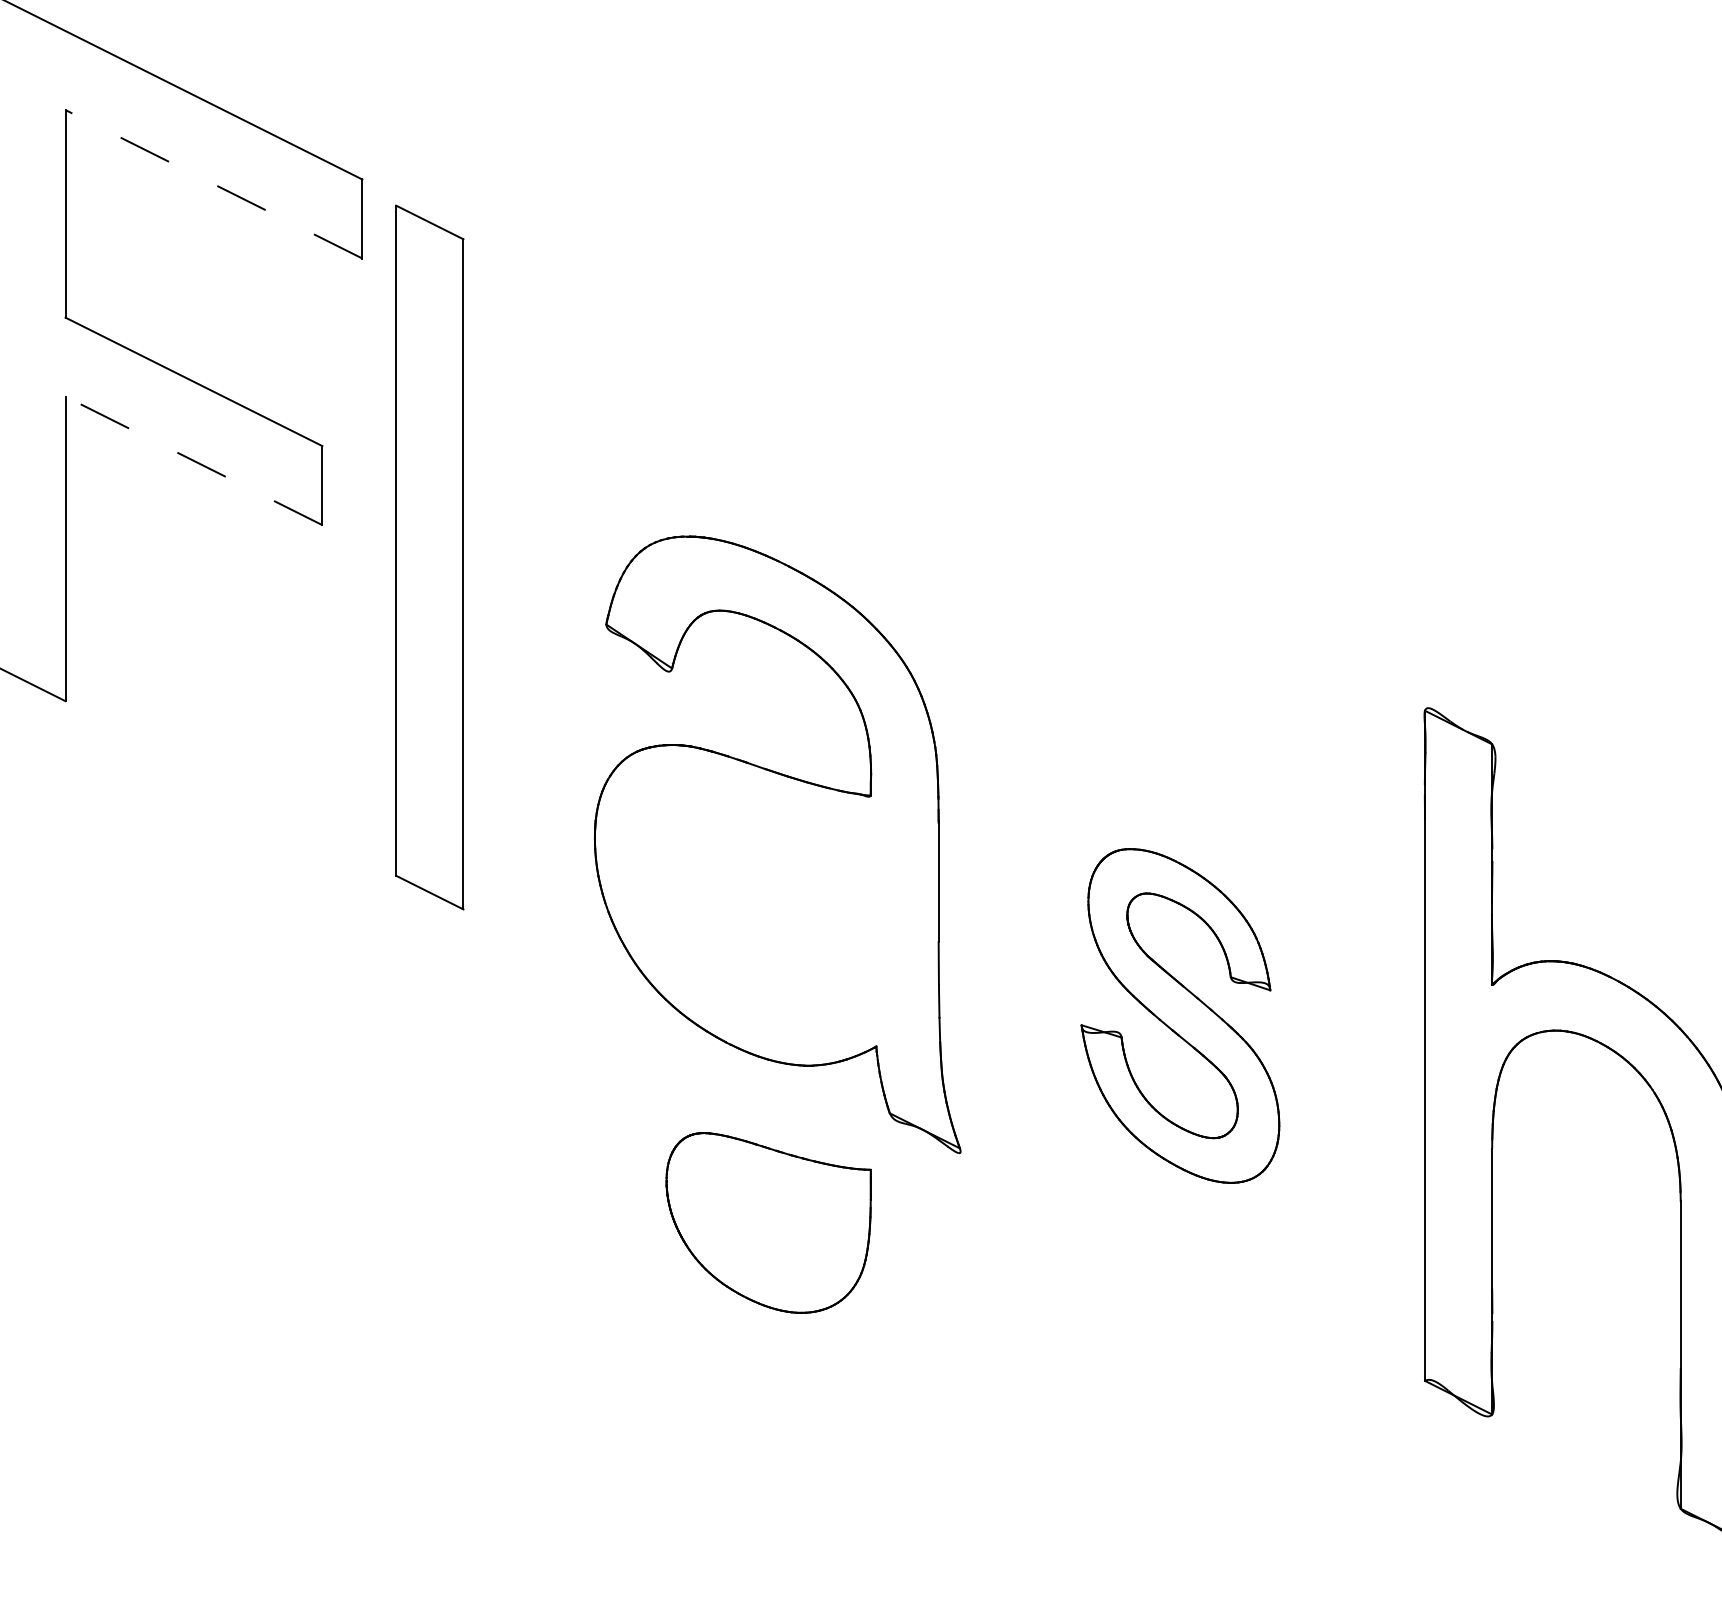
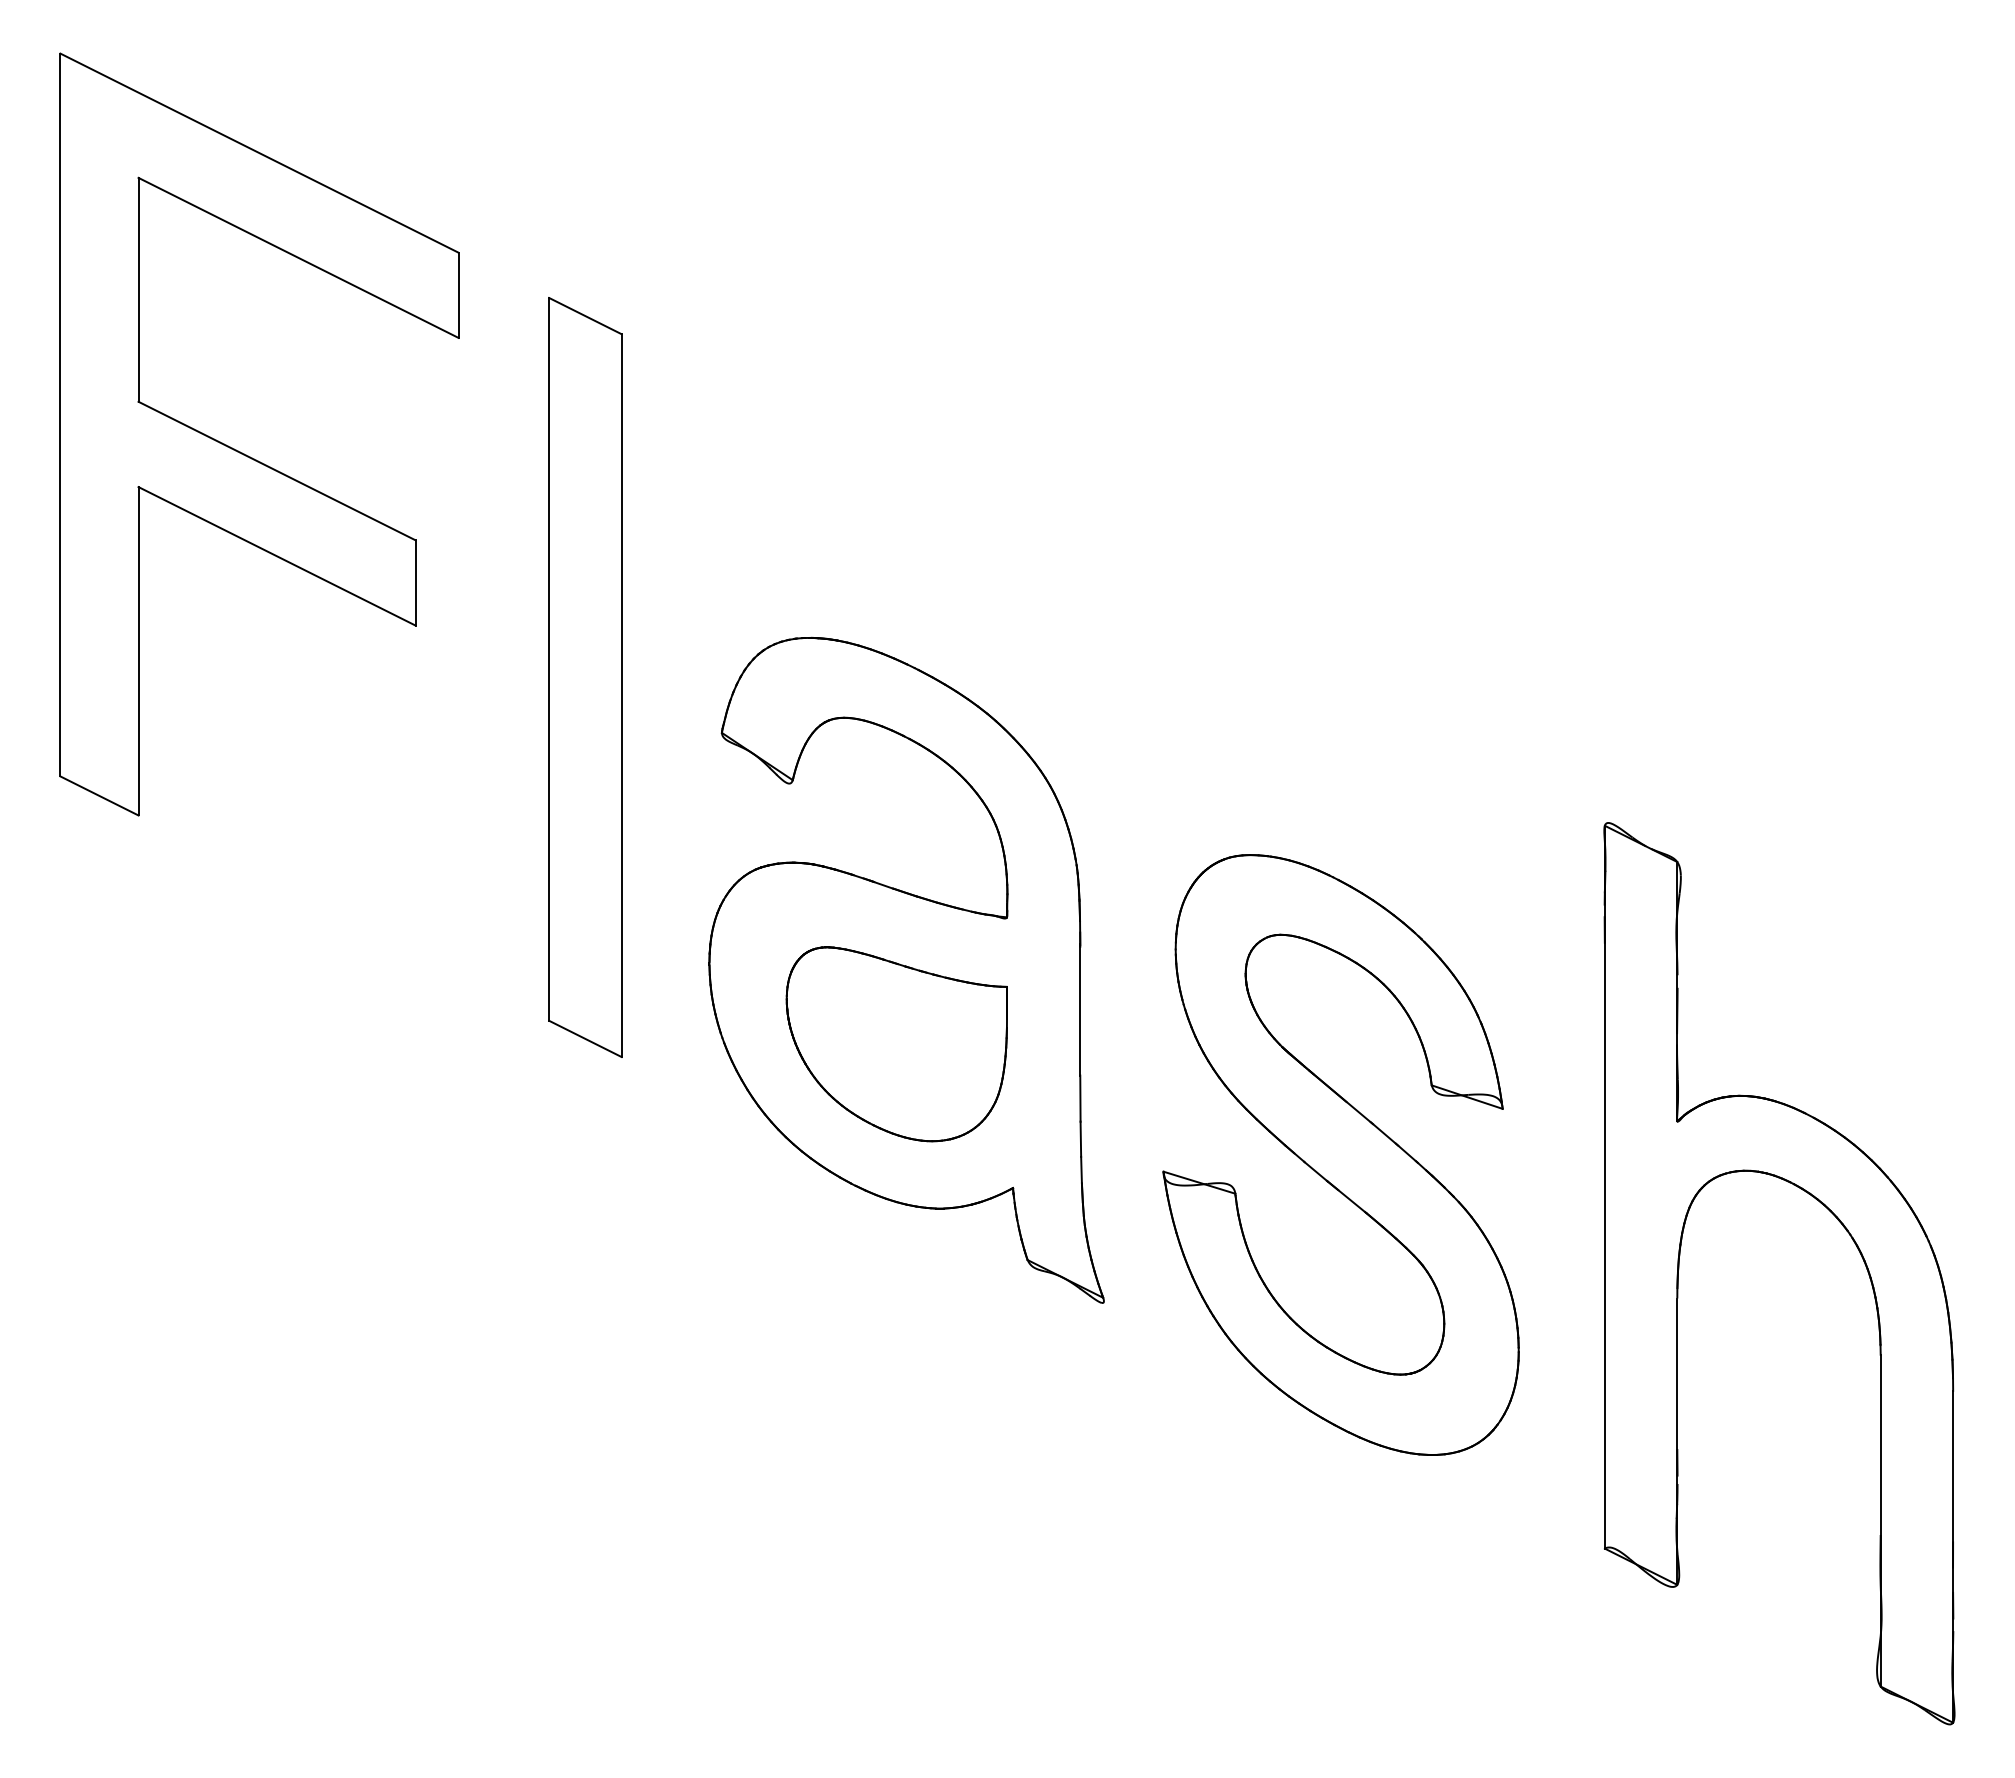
line: (213, 183) -> (298, 257), dashed -> solid
line: (194, 461) -> (277, 556), dashed -> solid
part: (429, 557) -> (585, 677), moved
part: (1179, 1015) -> (1340, 1154), size x1.67
part: (768, 1223) -> (896, 1044), moved

